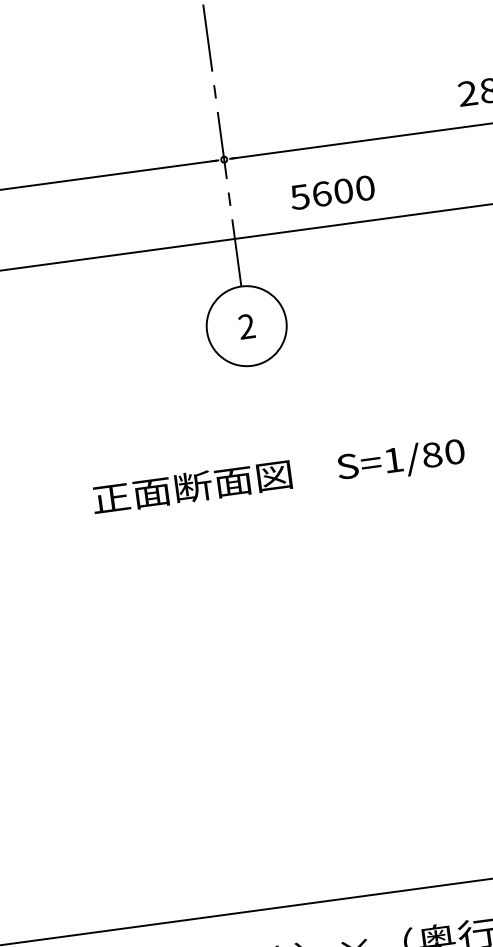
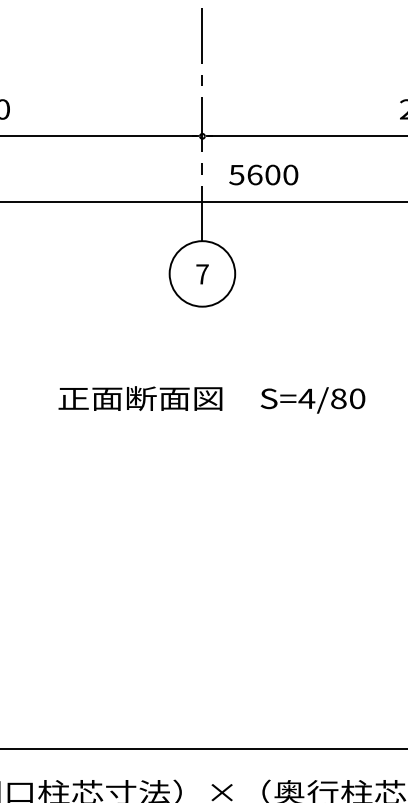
text: (332, 192) -> (263, 174), moved
text: (246, 326) -> (202, 274), 2 -> 7
text: (393, 459) -> (306, 398), S=1/80 -> S=4/80

